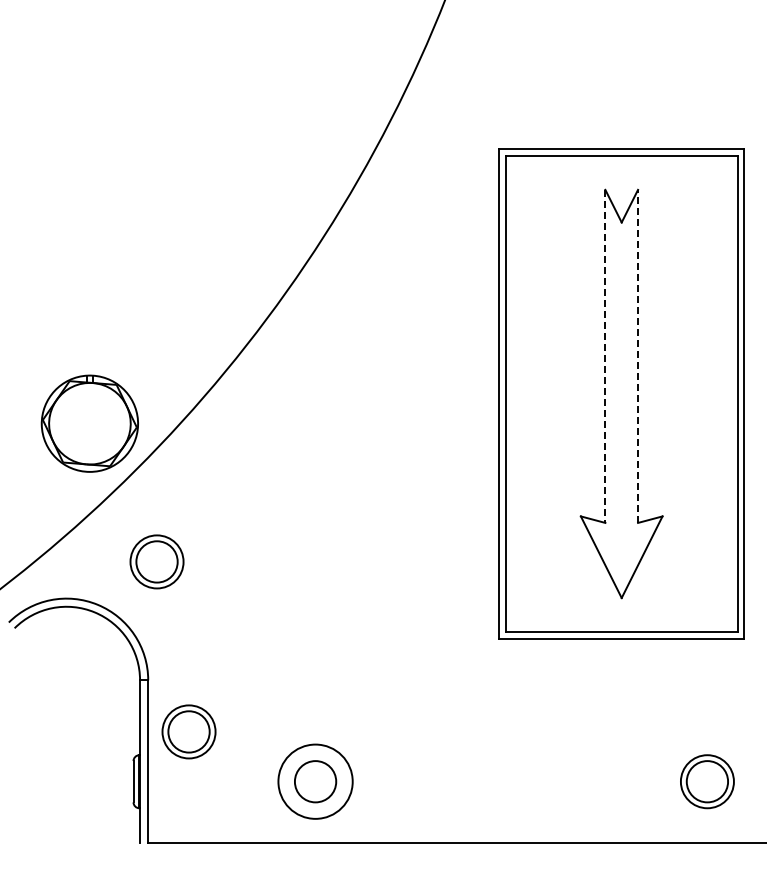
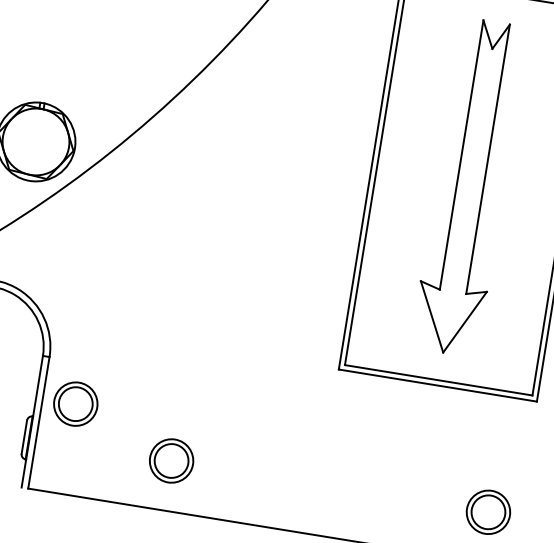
line: (605, 356) -> (461, 155), dashed -> solid
line: (638, 356) -> (488, 159), dashed -> solid
part: (156, 561) -> (71, 262), removed
circle: (315, 781) -> (171, 460), size x0.71

